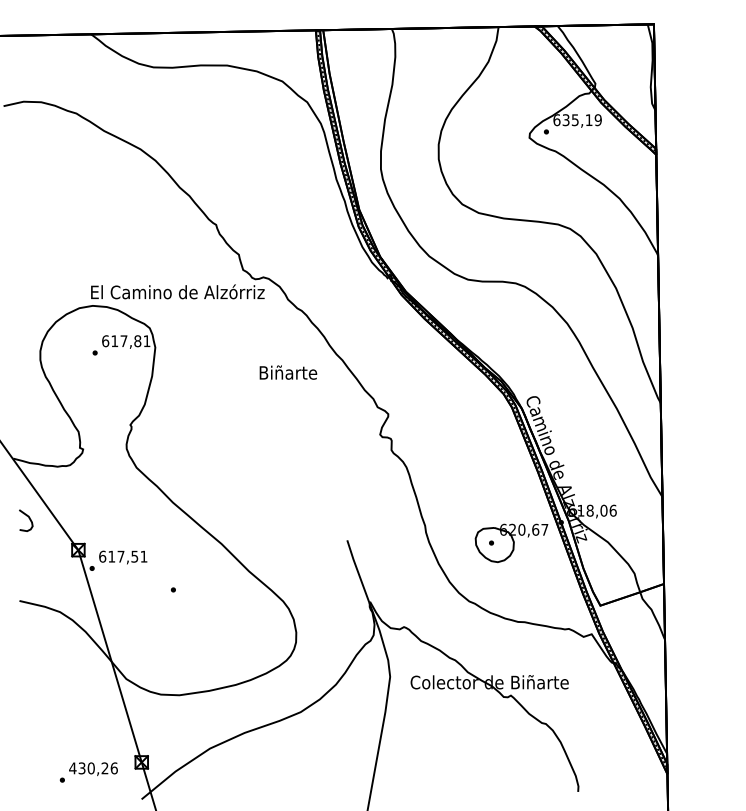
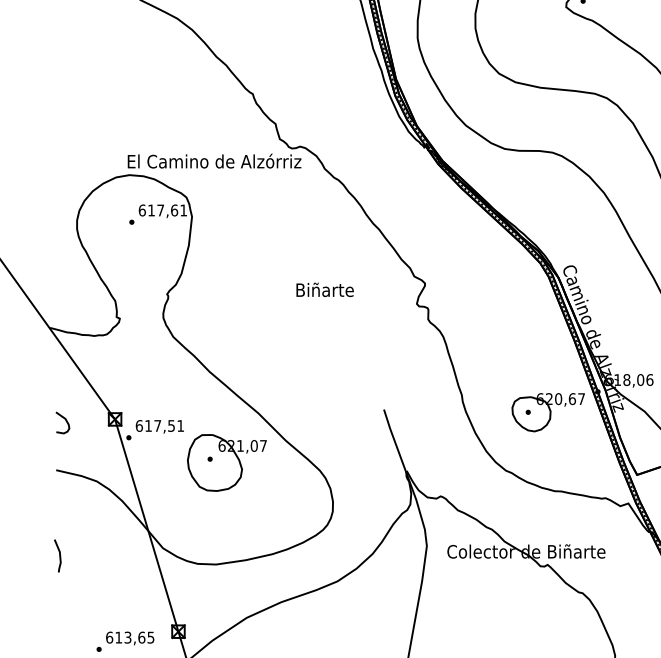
text: (137, 340) -> (174, 209), 617,81 -> 617,61
text: (288, 372) -> (325, 289), moved
curve: (28, 518) -> (65, 420), moved
part: (190, 593) -> (227, 462), added
line: (22, 686) -> (59, 555), added
text: (93, 768) -> (130, 637), 430,26 -> 613,65

